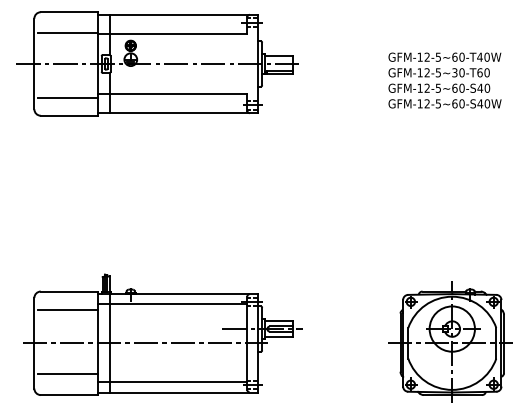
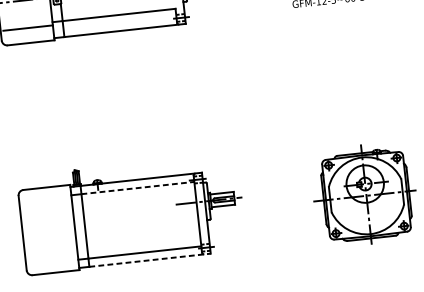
line: (178, 304) -> (137, 188), solid -> dashed
line: (67, 309) -> (46, 202), removed
line: (145, 343) -> (114, 223), removed
line: (67, 374) -> (52, 255), removed
line: (183, 392) -> (149, 260), solid -> dashed

